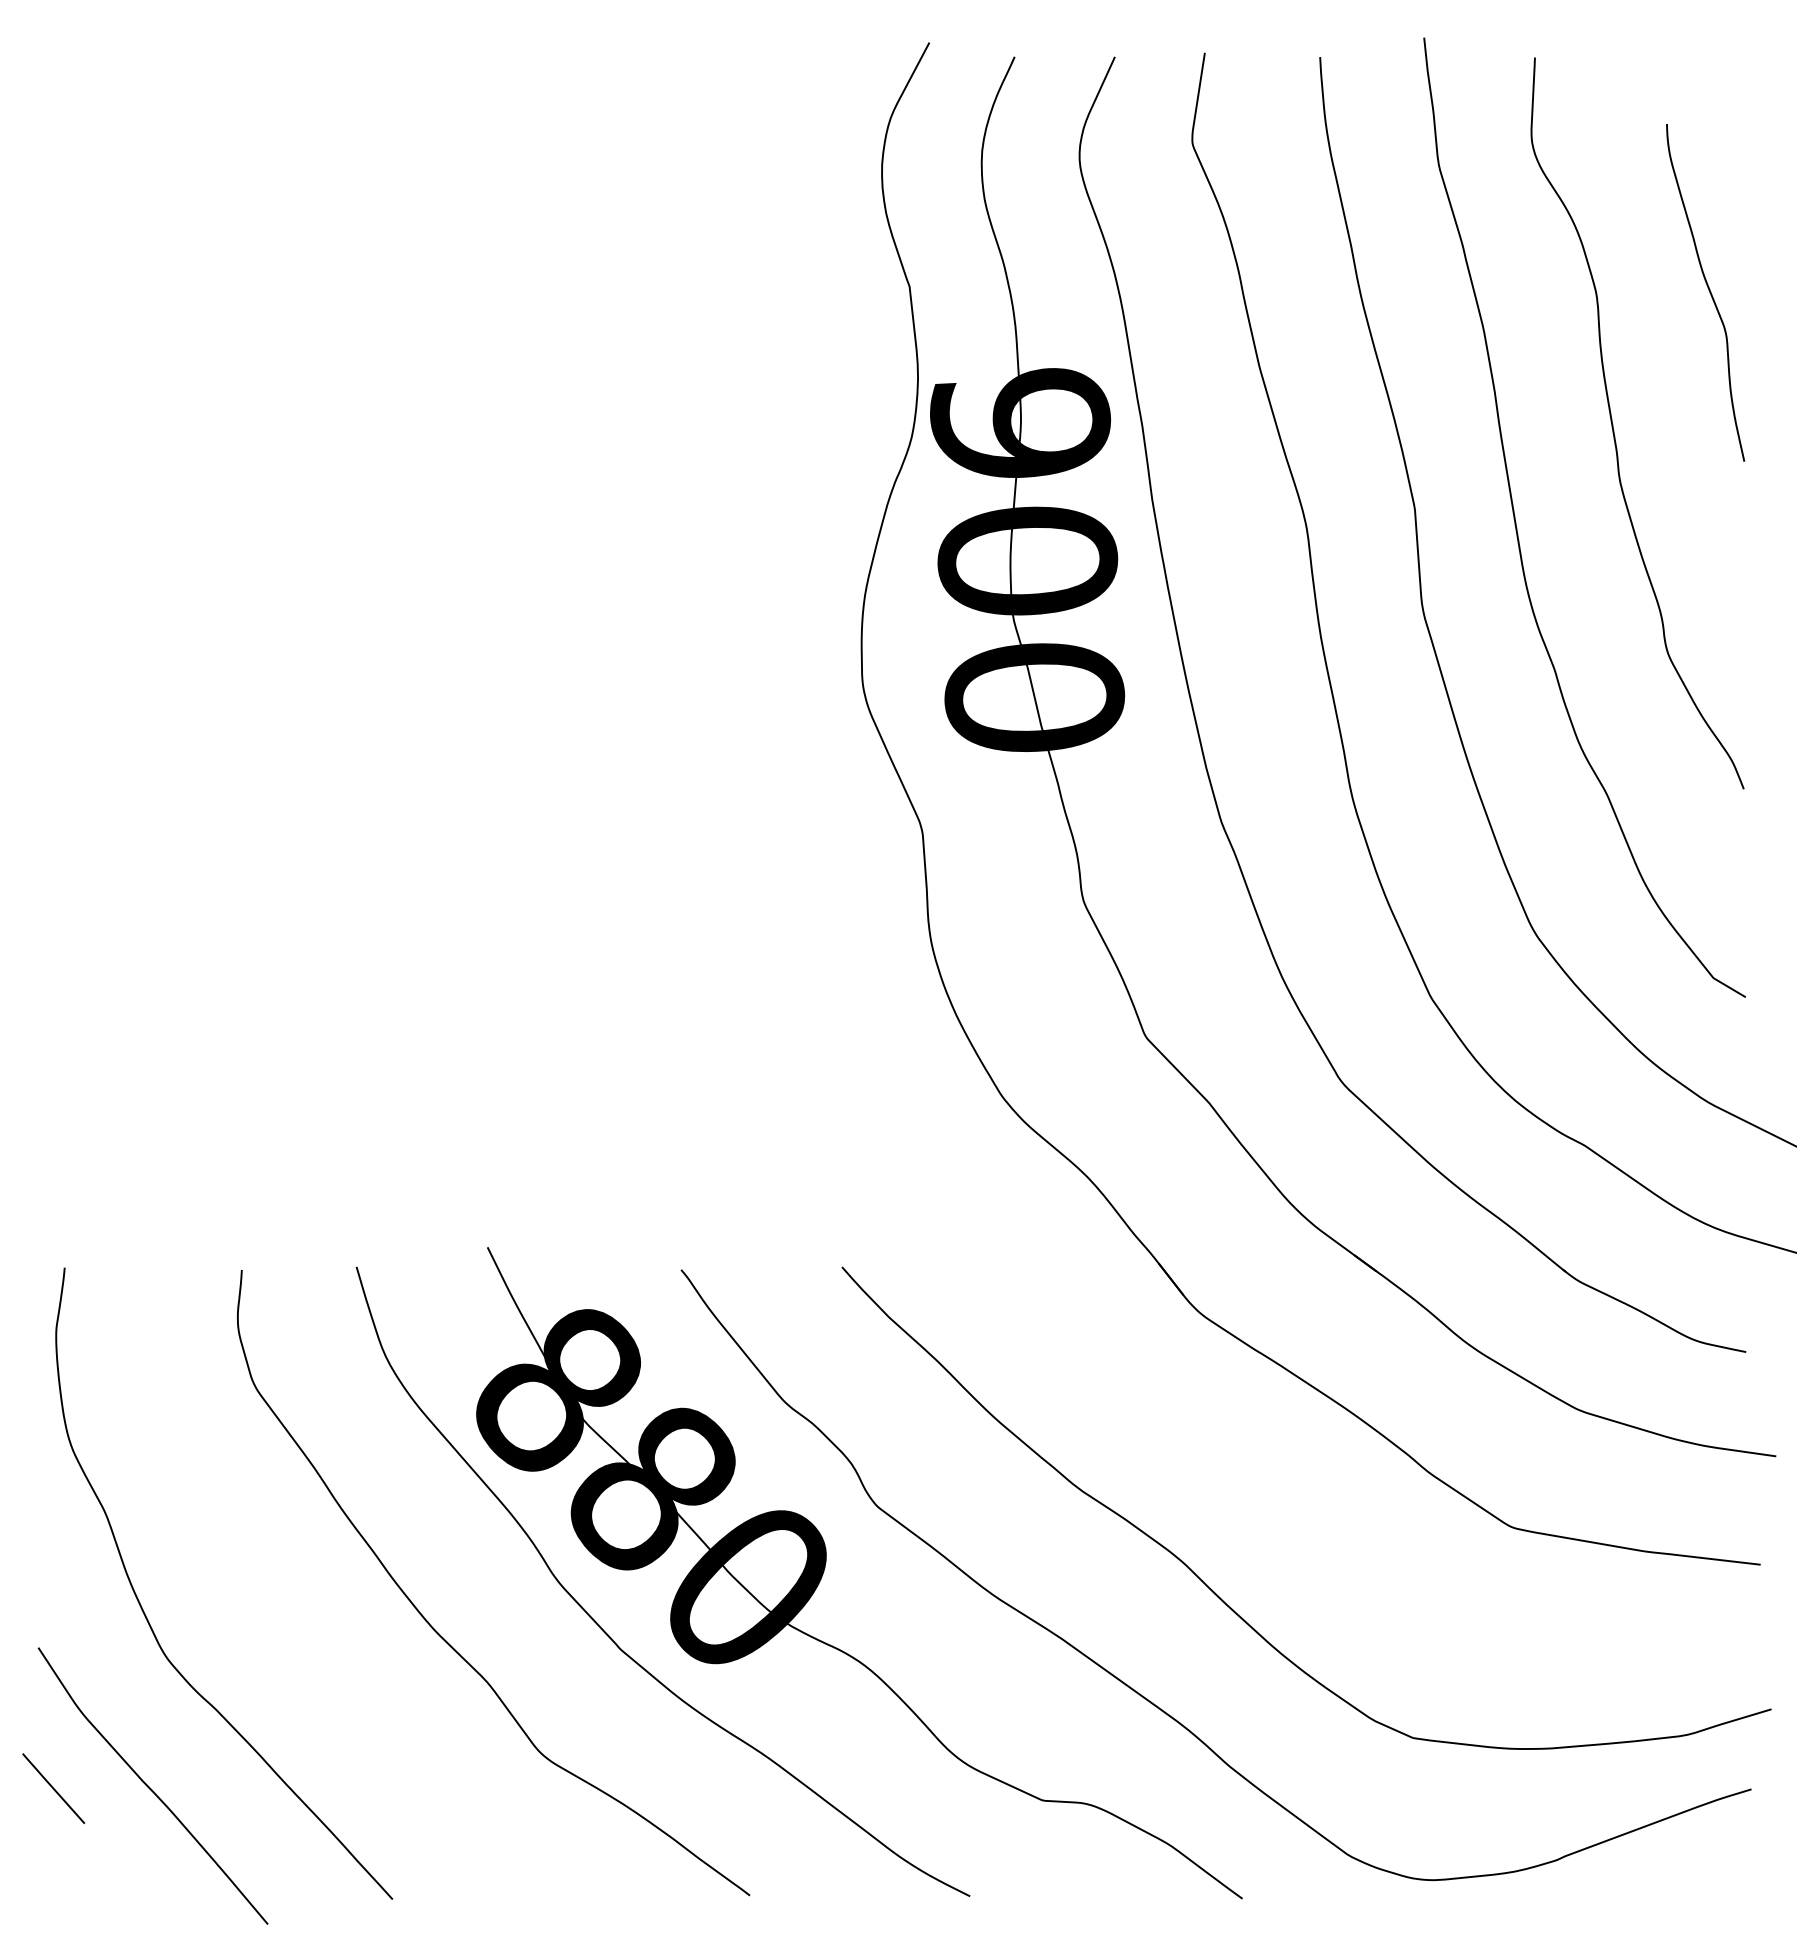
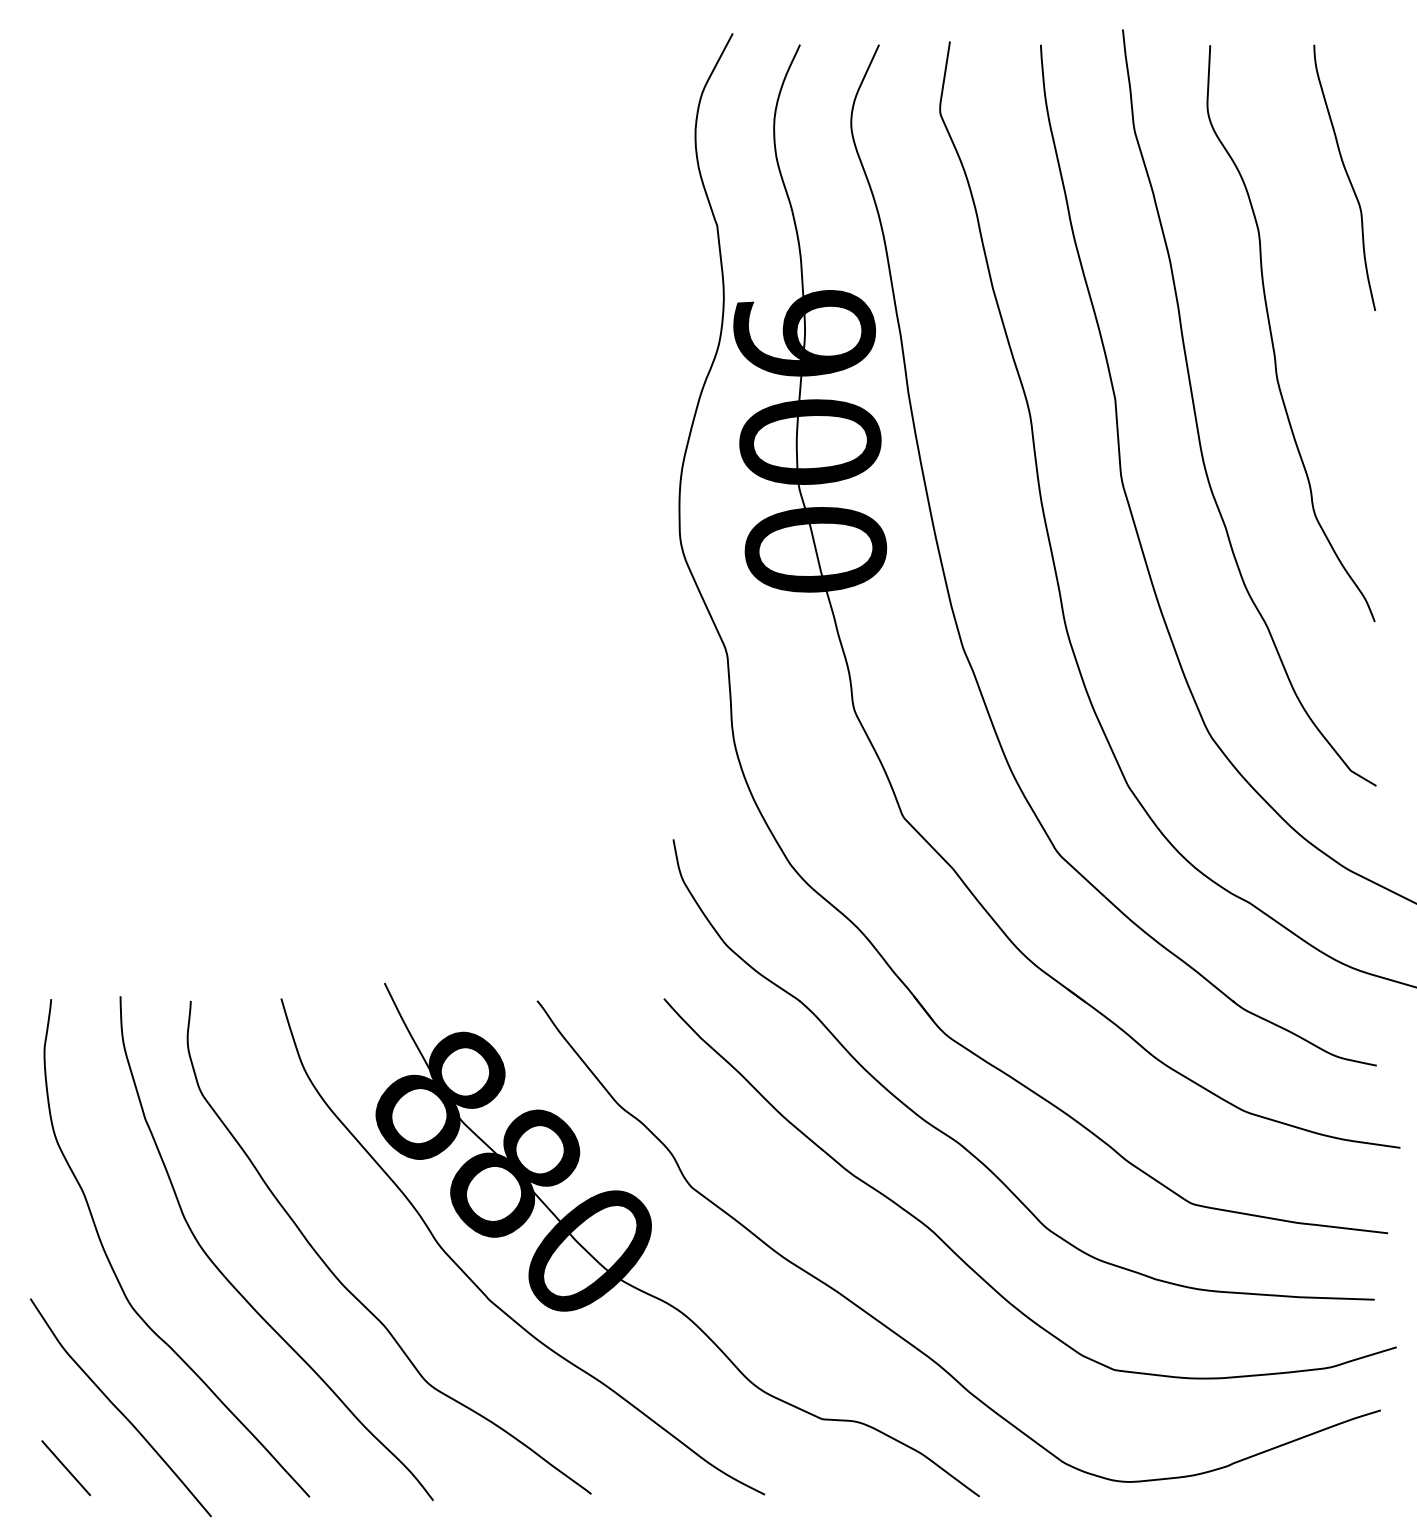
curve: (1708, 290) -> (1347, 176), moved
part: (1221, 1453) -> (963, 1145), added
curve: (299, 1634) -> (236, 1288), added
line: (53, 1788) -> (66, 1468), moved

